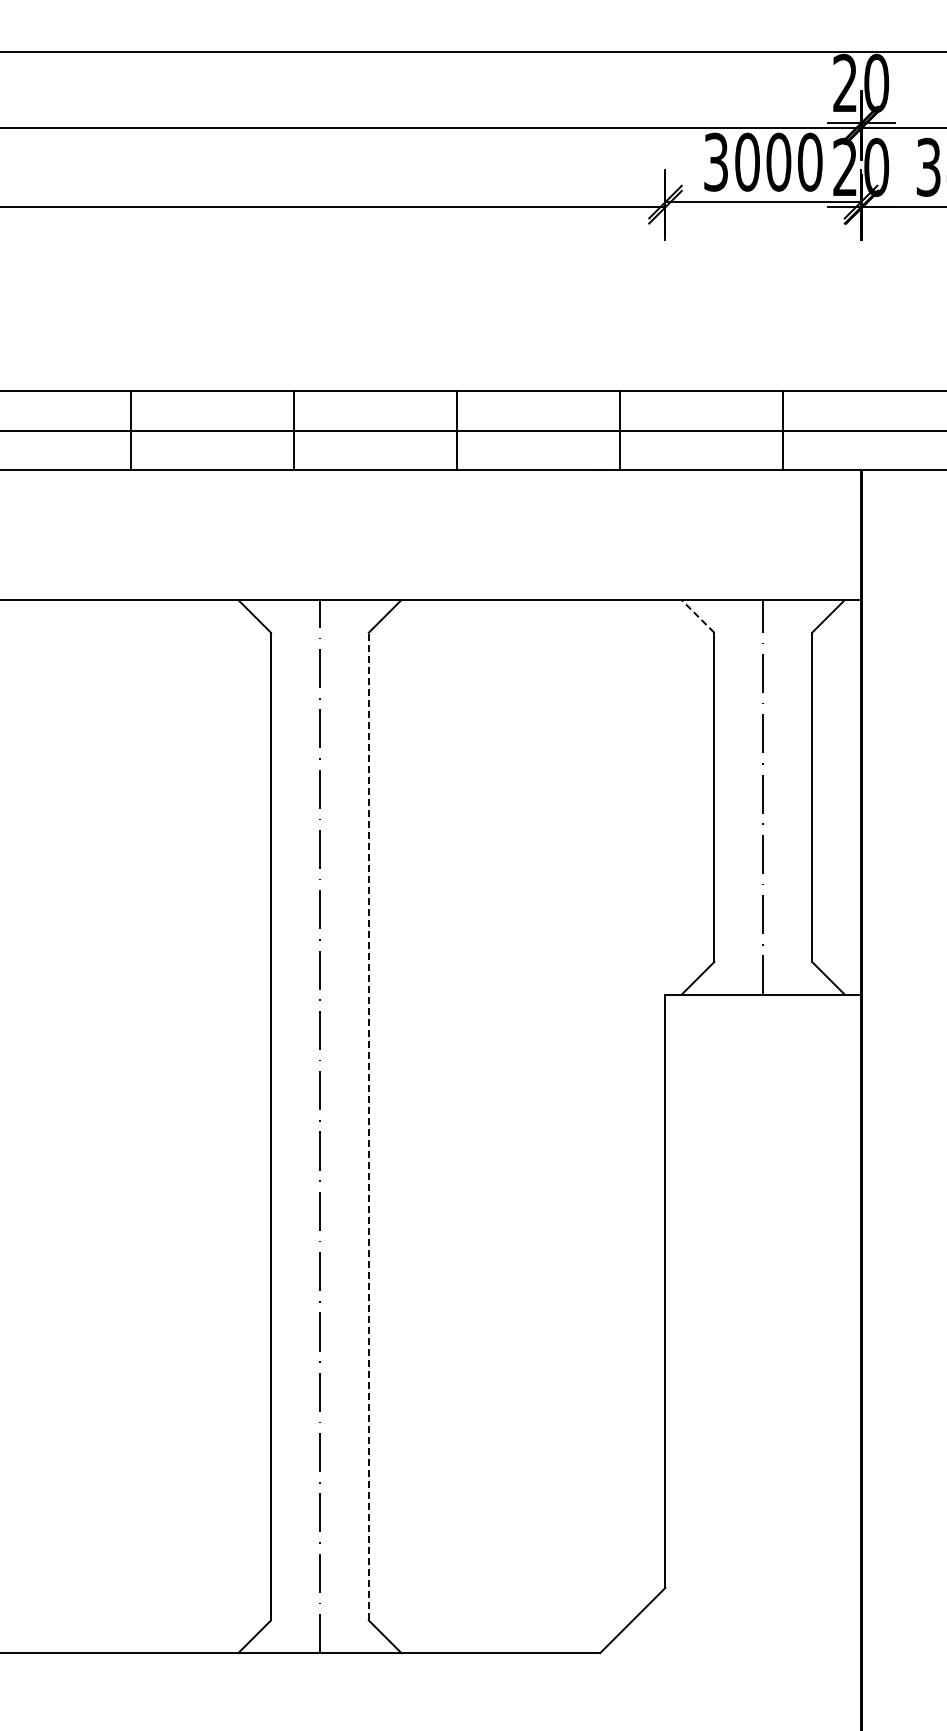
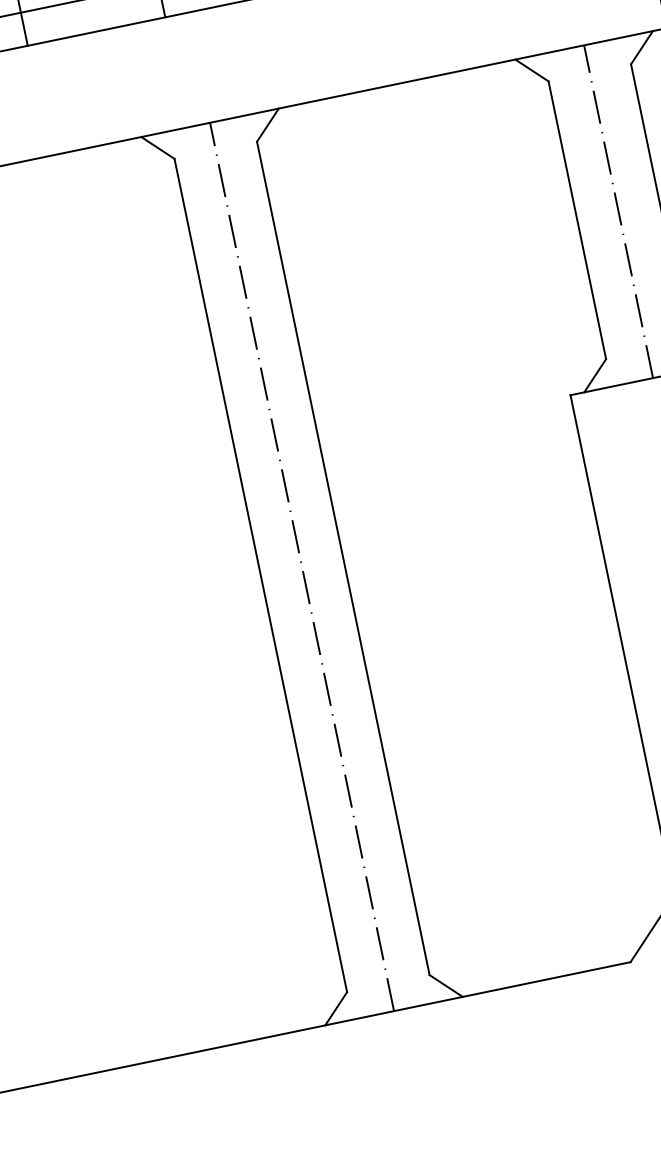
line: (697, 616) -> (531, 70), dashed -> solid
line: (368, 1126) -> (343, 558), dashed -> solid

